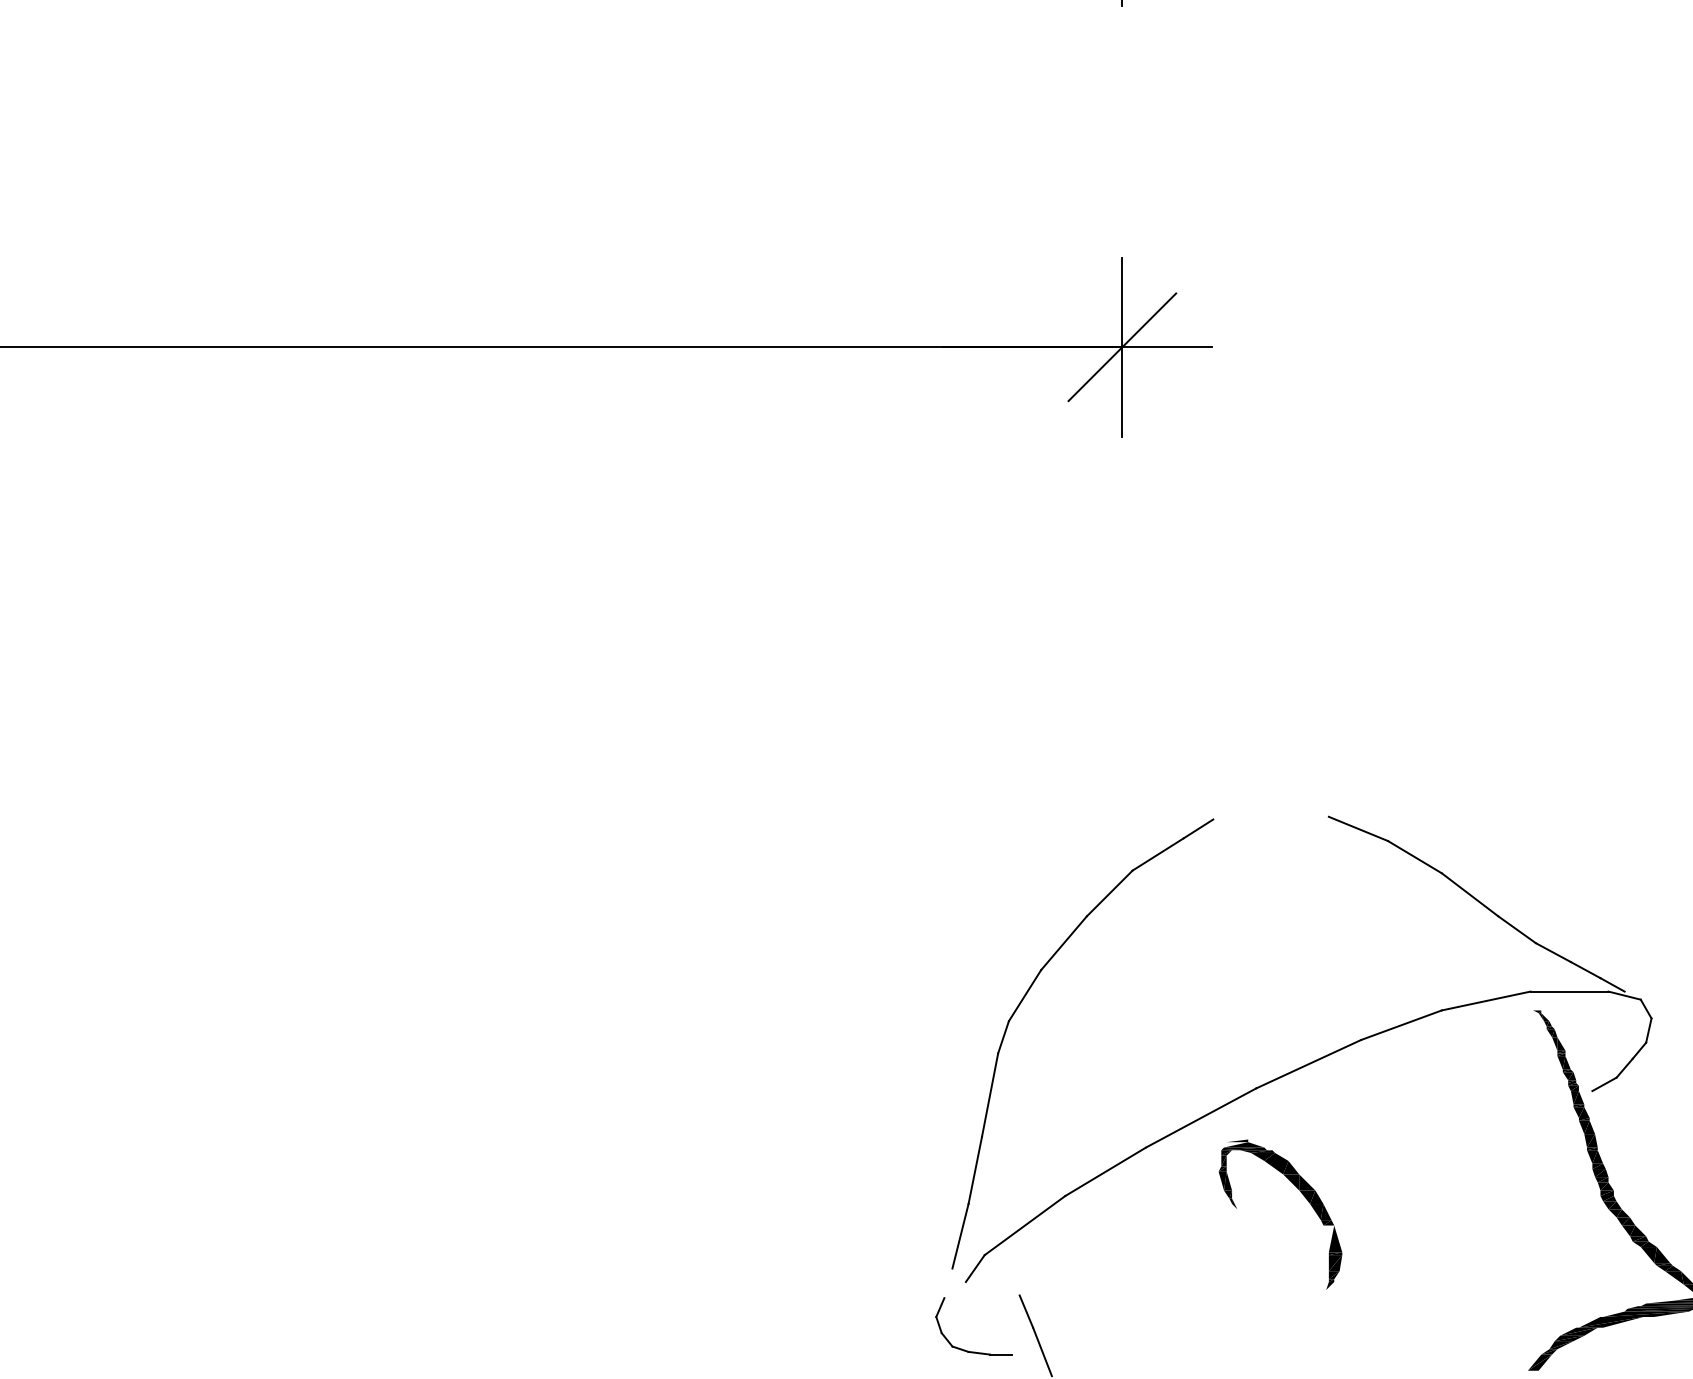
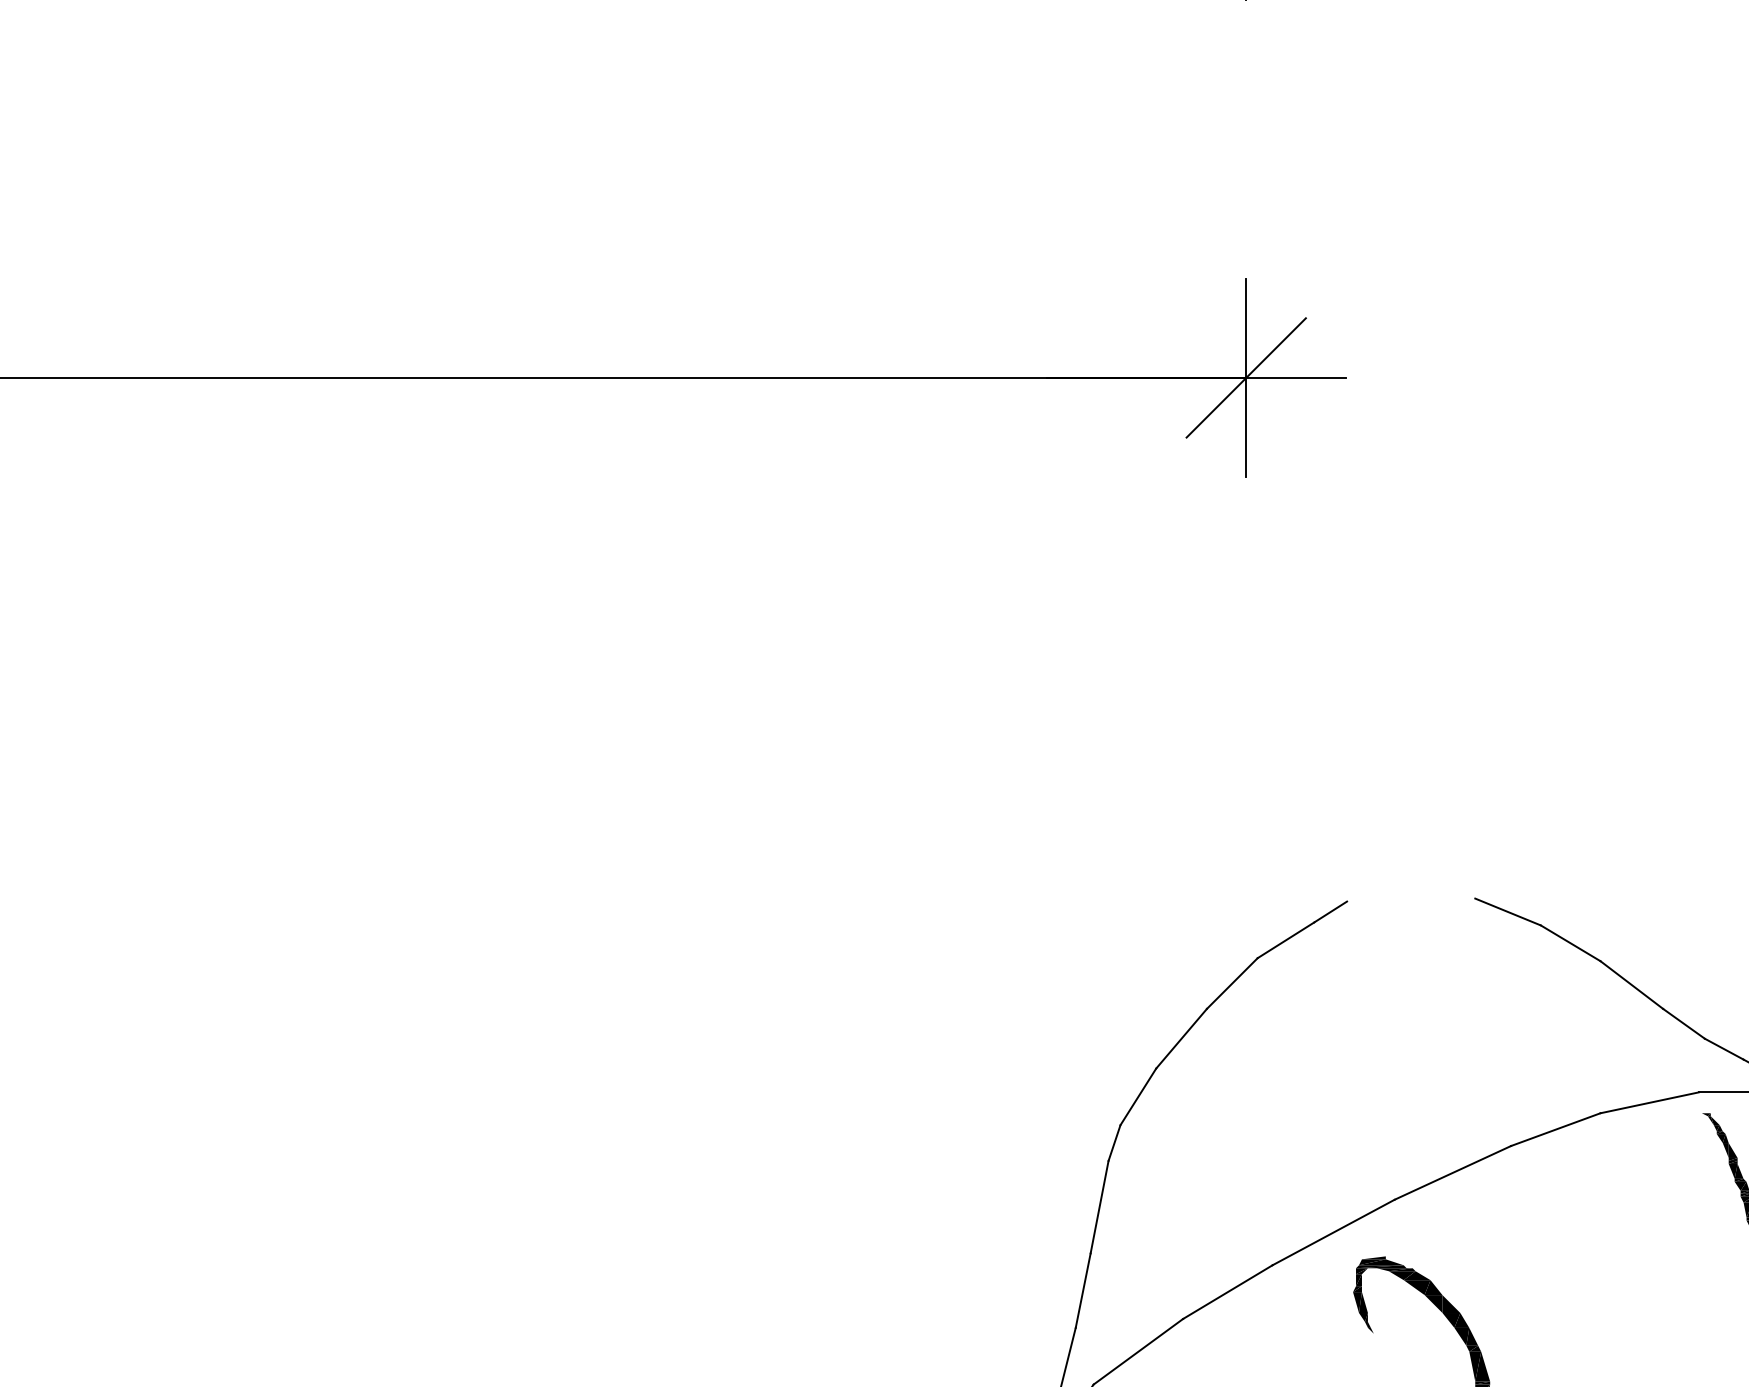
fill: (1236, 1144) -> (1372, 1261), added
fill: (1328, 1238) -> (1474, 1366), added

